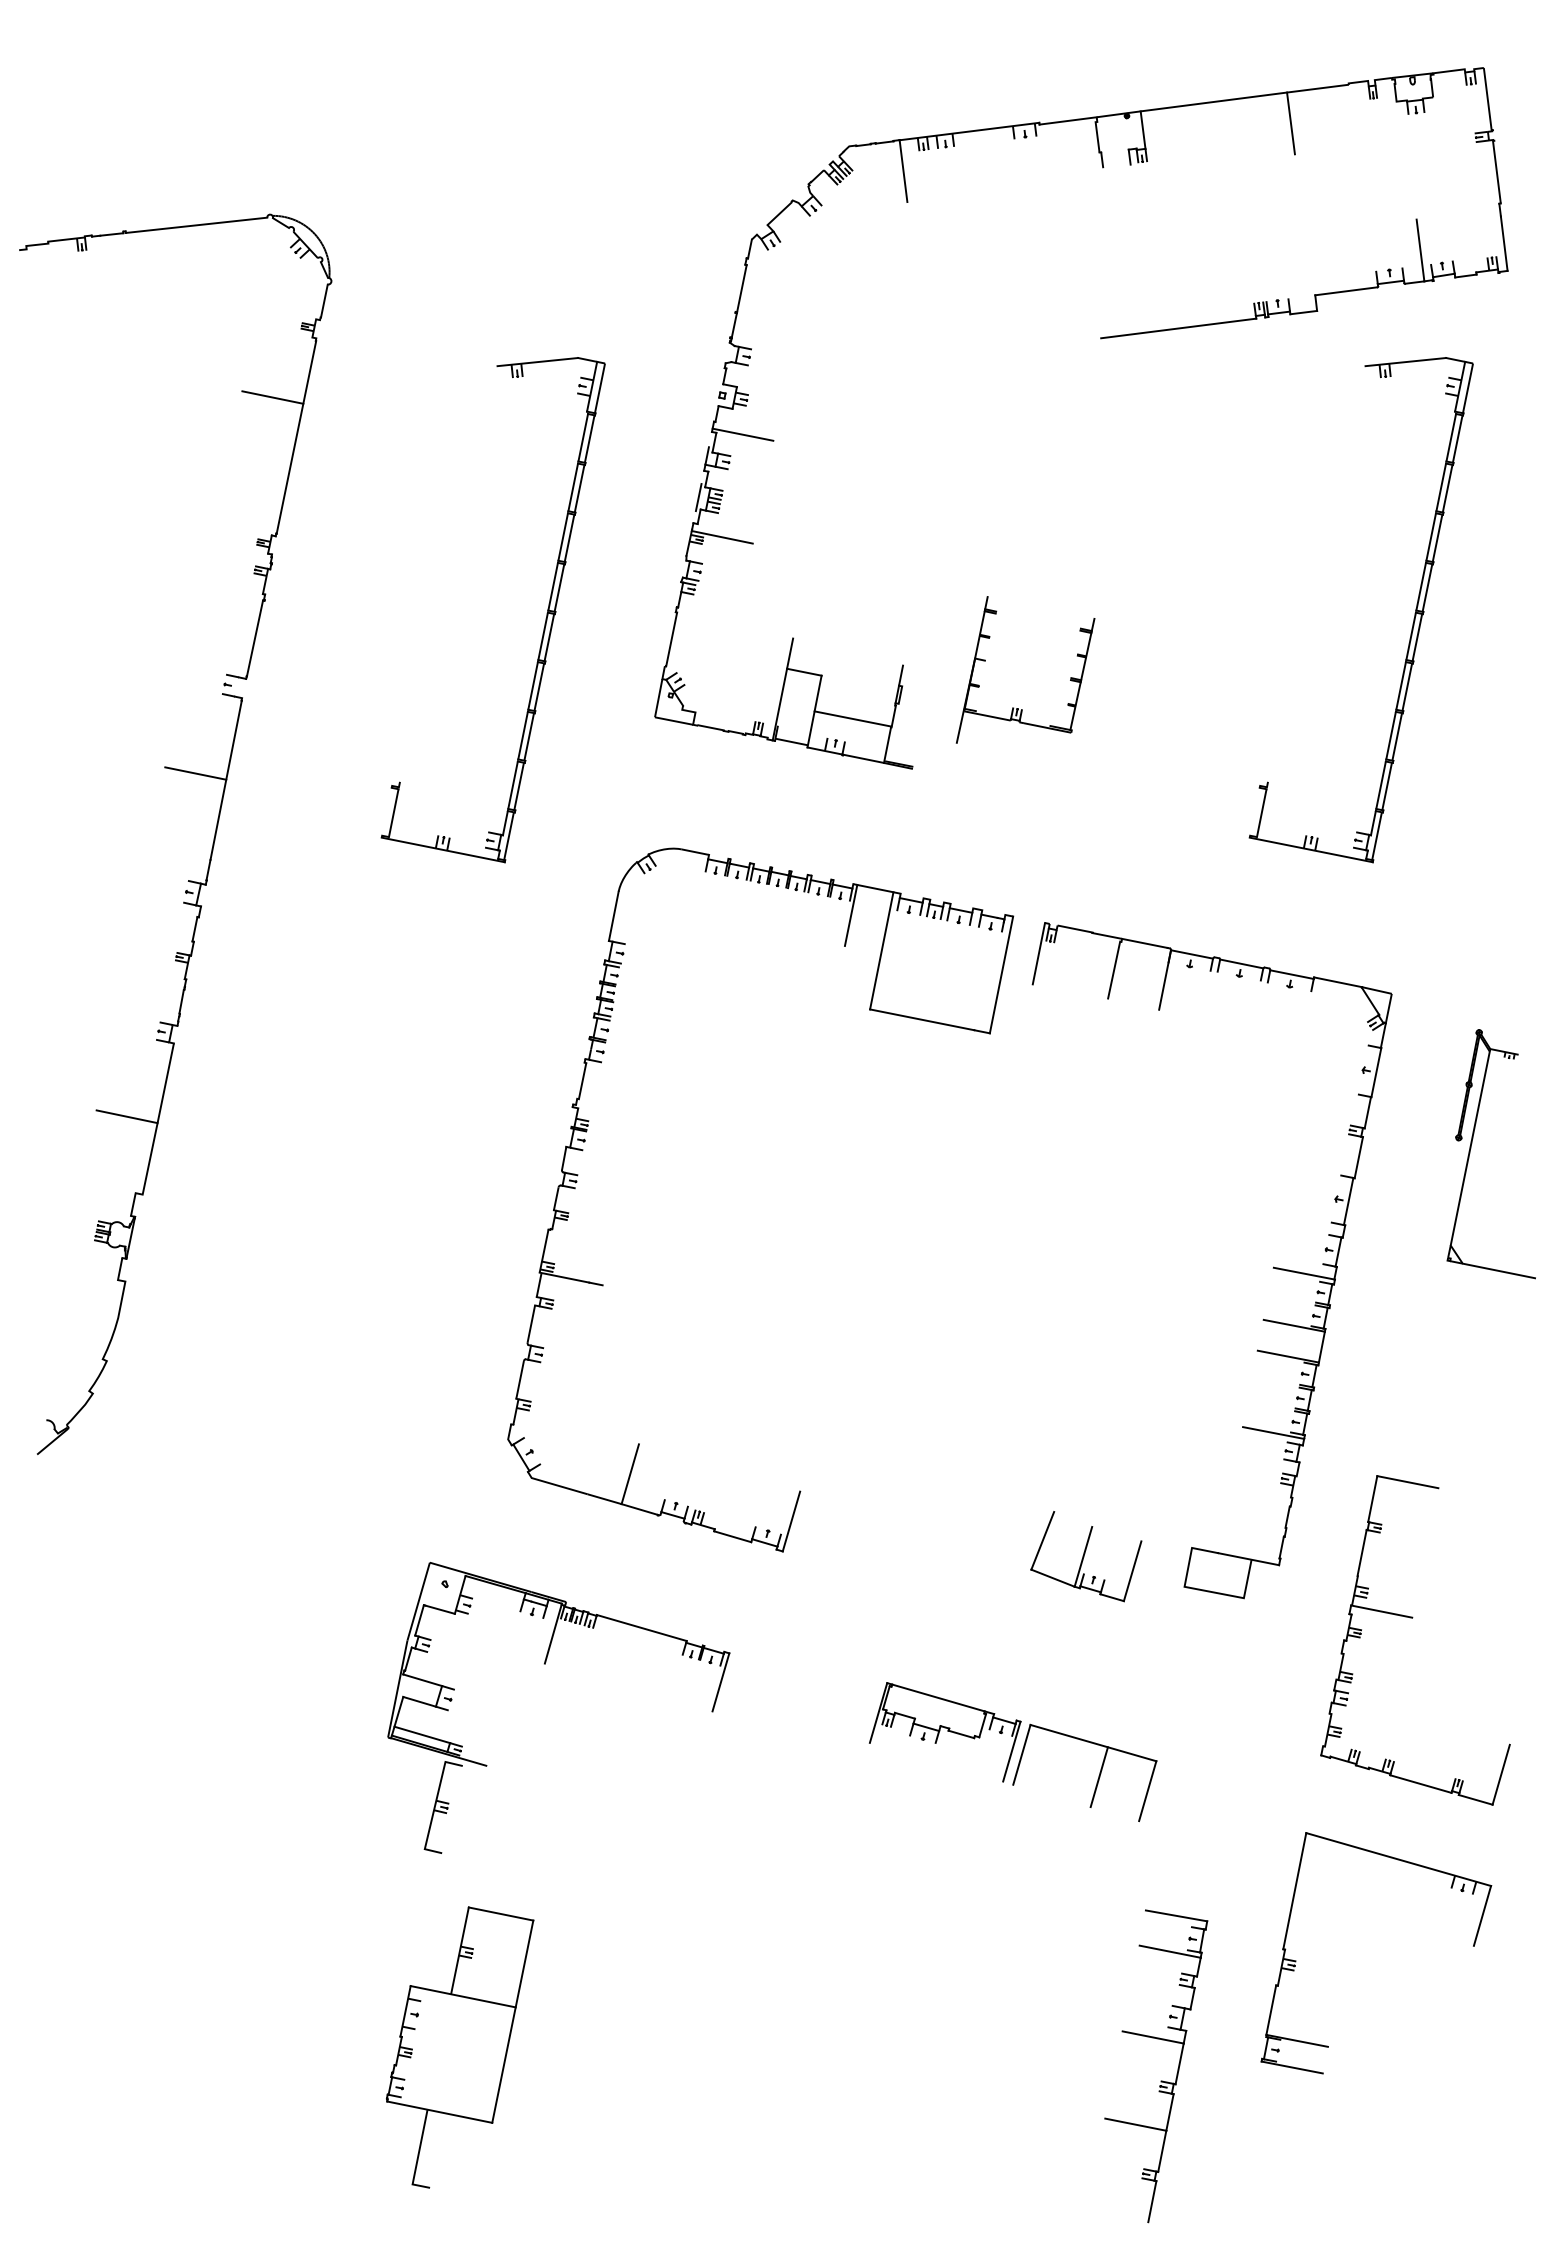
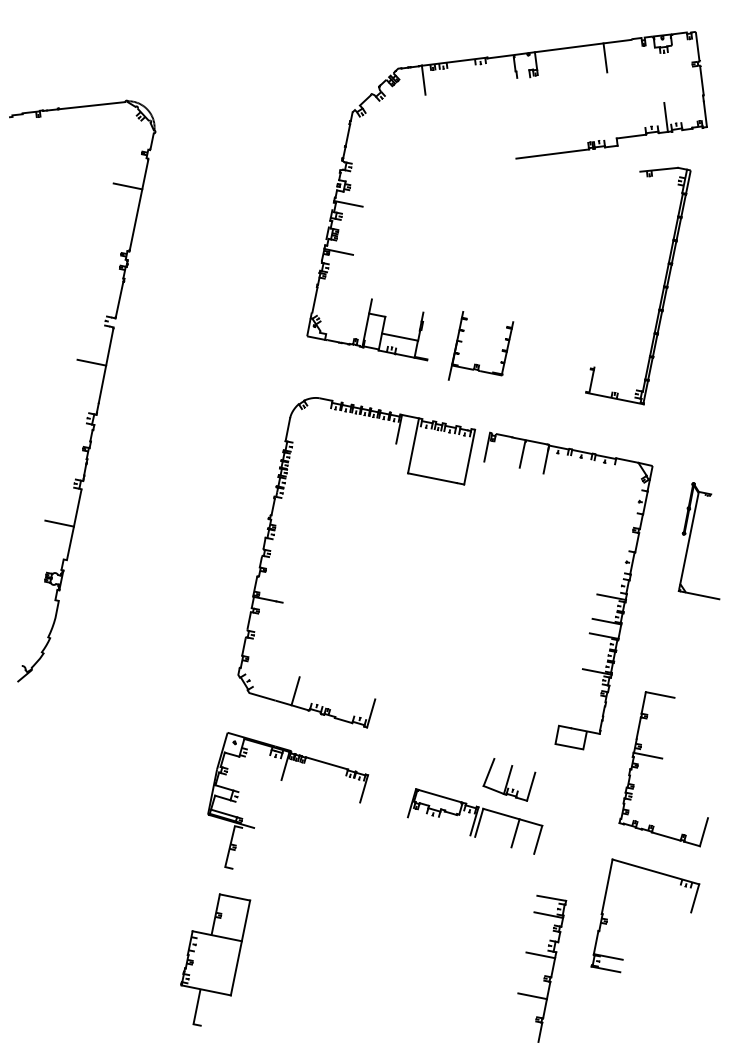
part: (544, 615) -> (255, 288), removed
part: (986, 662) -> (462, 342), moved
part: (1086, 1555) -> (509, 779), moved
part: (546, 1664) -> (282, 780), moved

